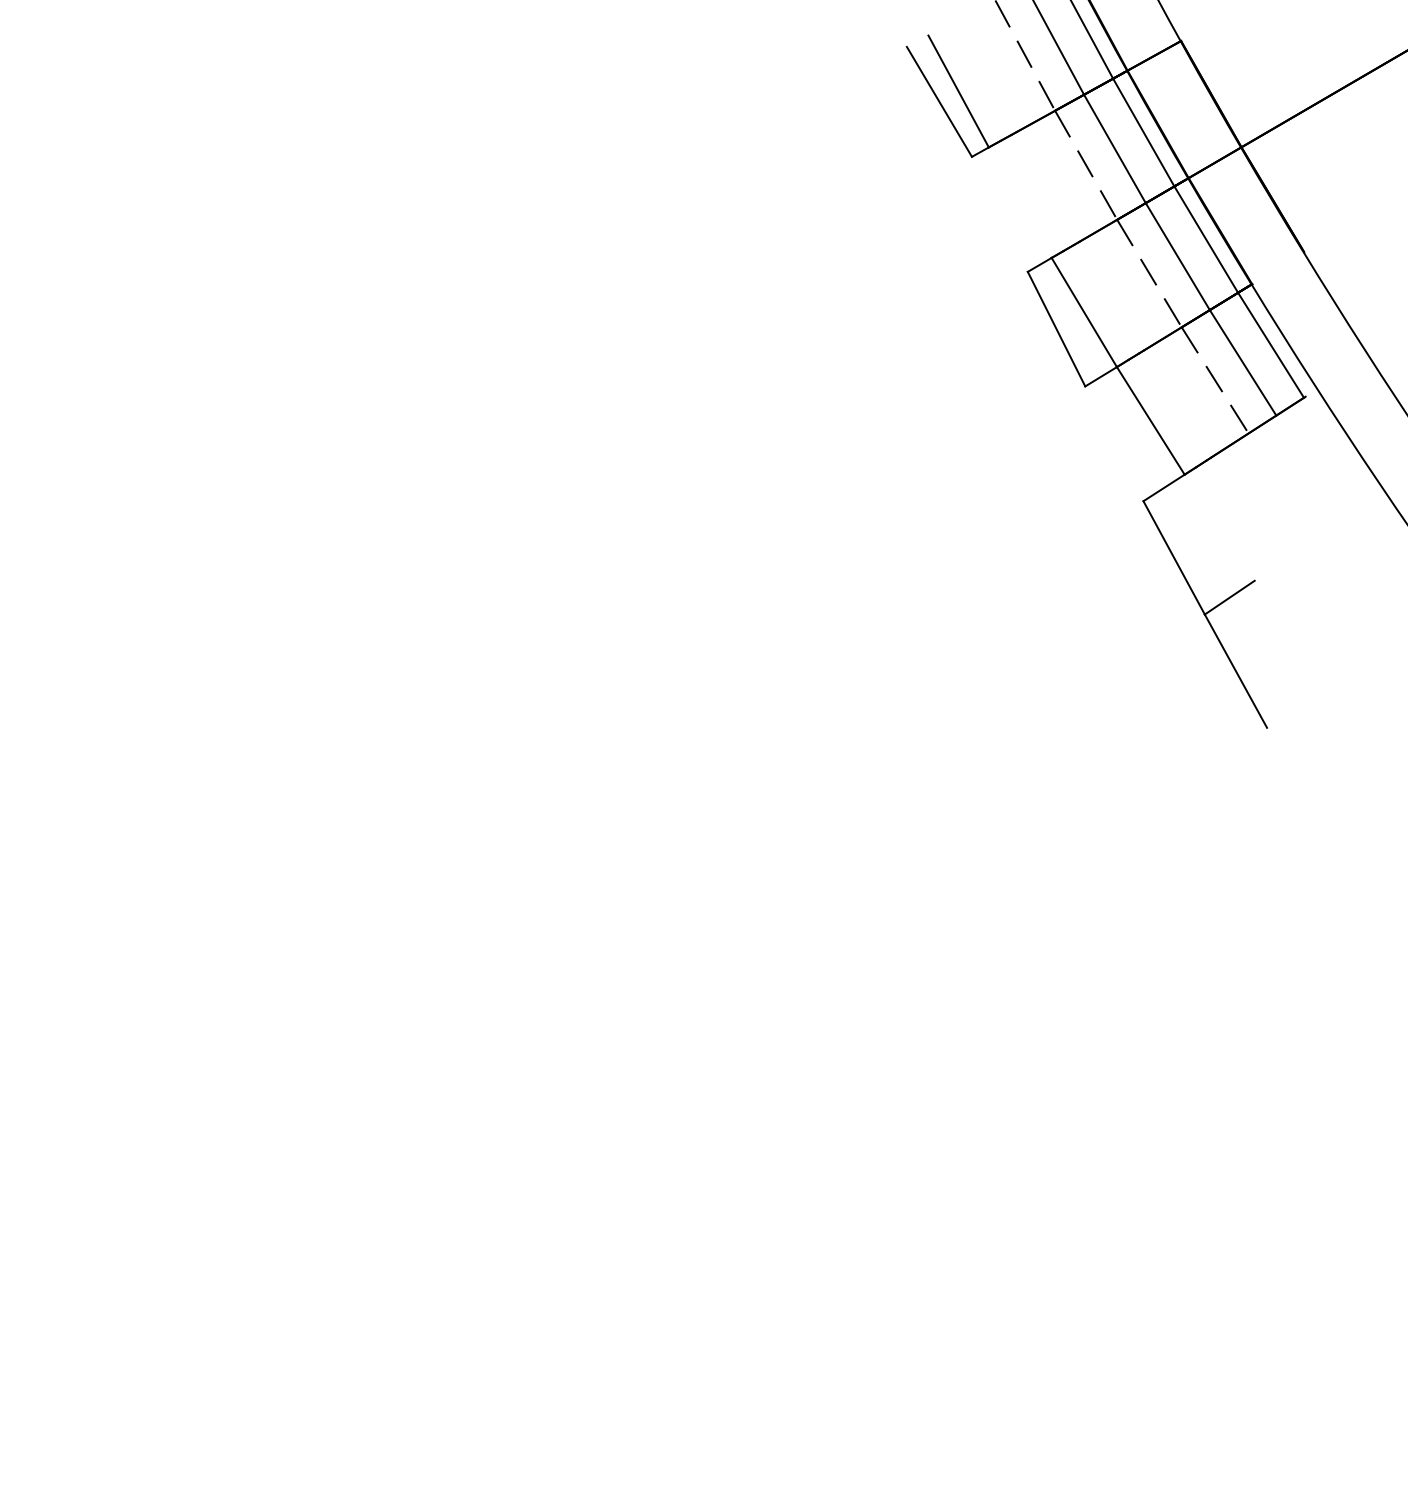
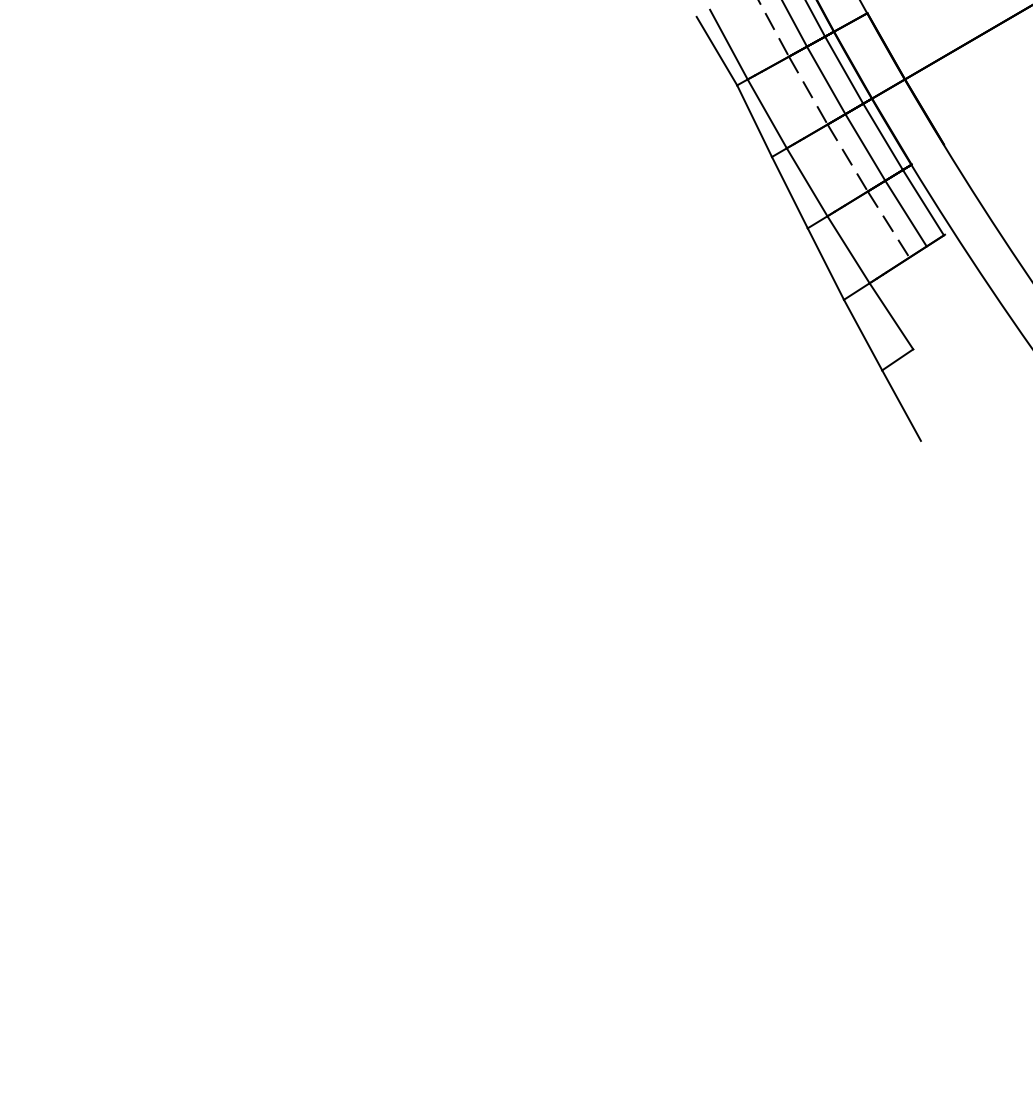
line: (1019, 202) -> (766, 113), added
line: (999, 213) -> (754, 120), added
line: (1113, 442) -> (825, 263), added
line: (1219, 528) -> (891, 316), added

